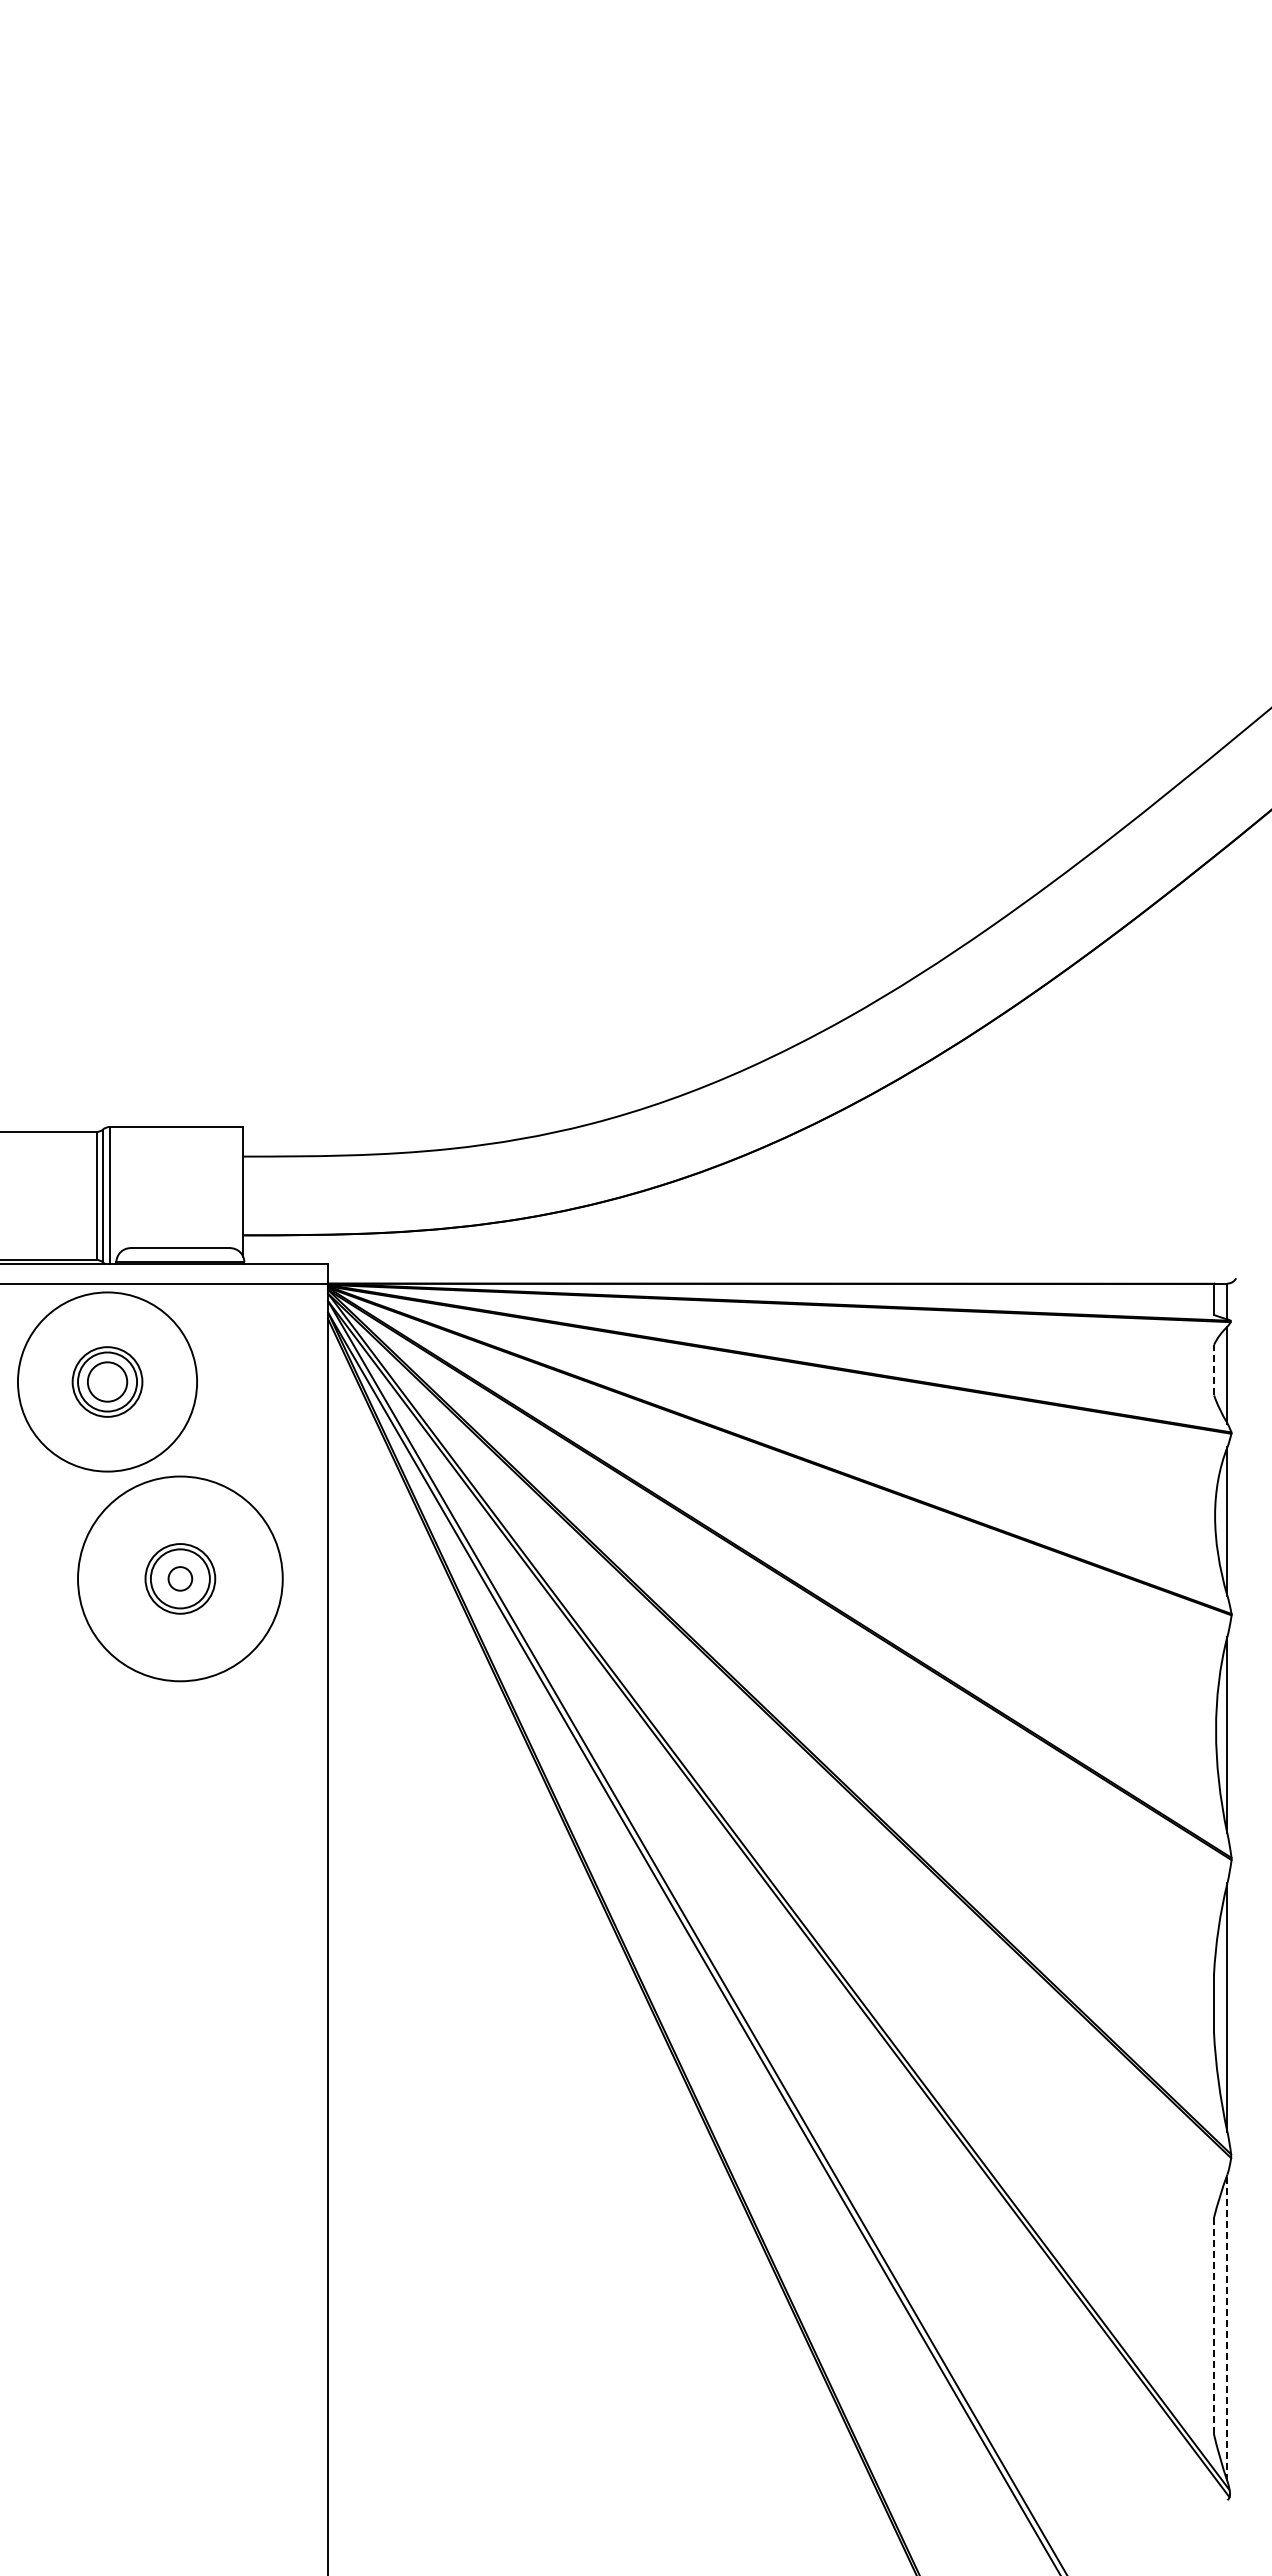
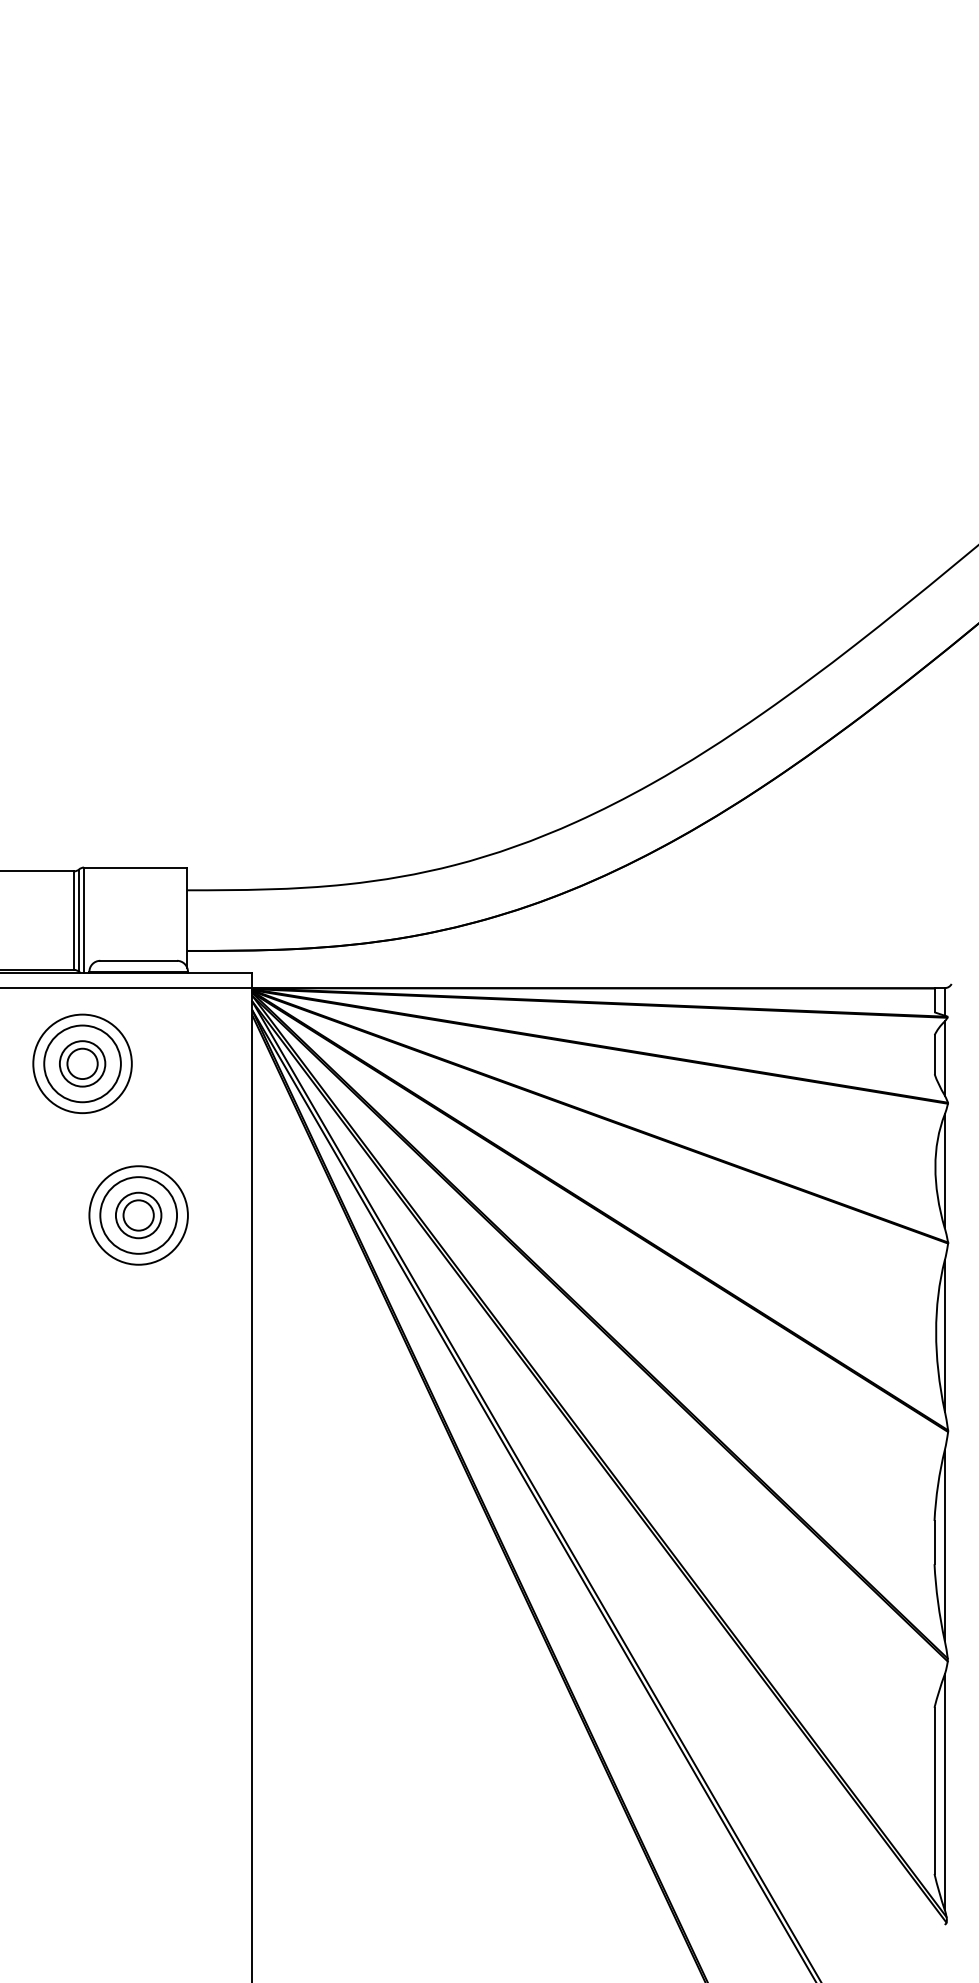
line: (1214, 1369) -> (934, 1054), dashed -> solid
circle: (107, 1381) -> (82, 1063), size x1.43
circle: (107, 1382) -> (82, 1064), size x0.71
circle: (180, 1578) -> (138, 1215), size x0.62
circle: (180, 1578) -> (138, 1215), size x1.43
circle: (180, 1578) -> (138, 1215), size x1.67
line: (1214, 2326) -> (934, 1791), dashed -> solid
line: (1227, 2327) -> (944, 1791), dashed -> solid

